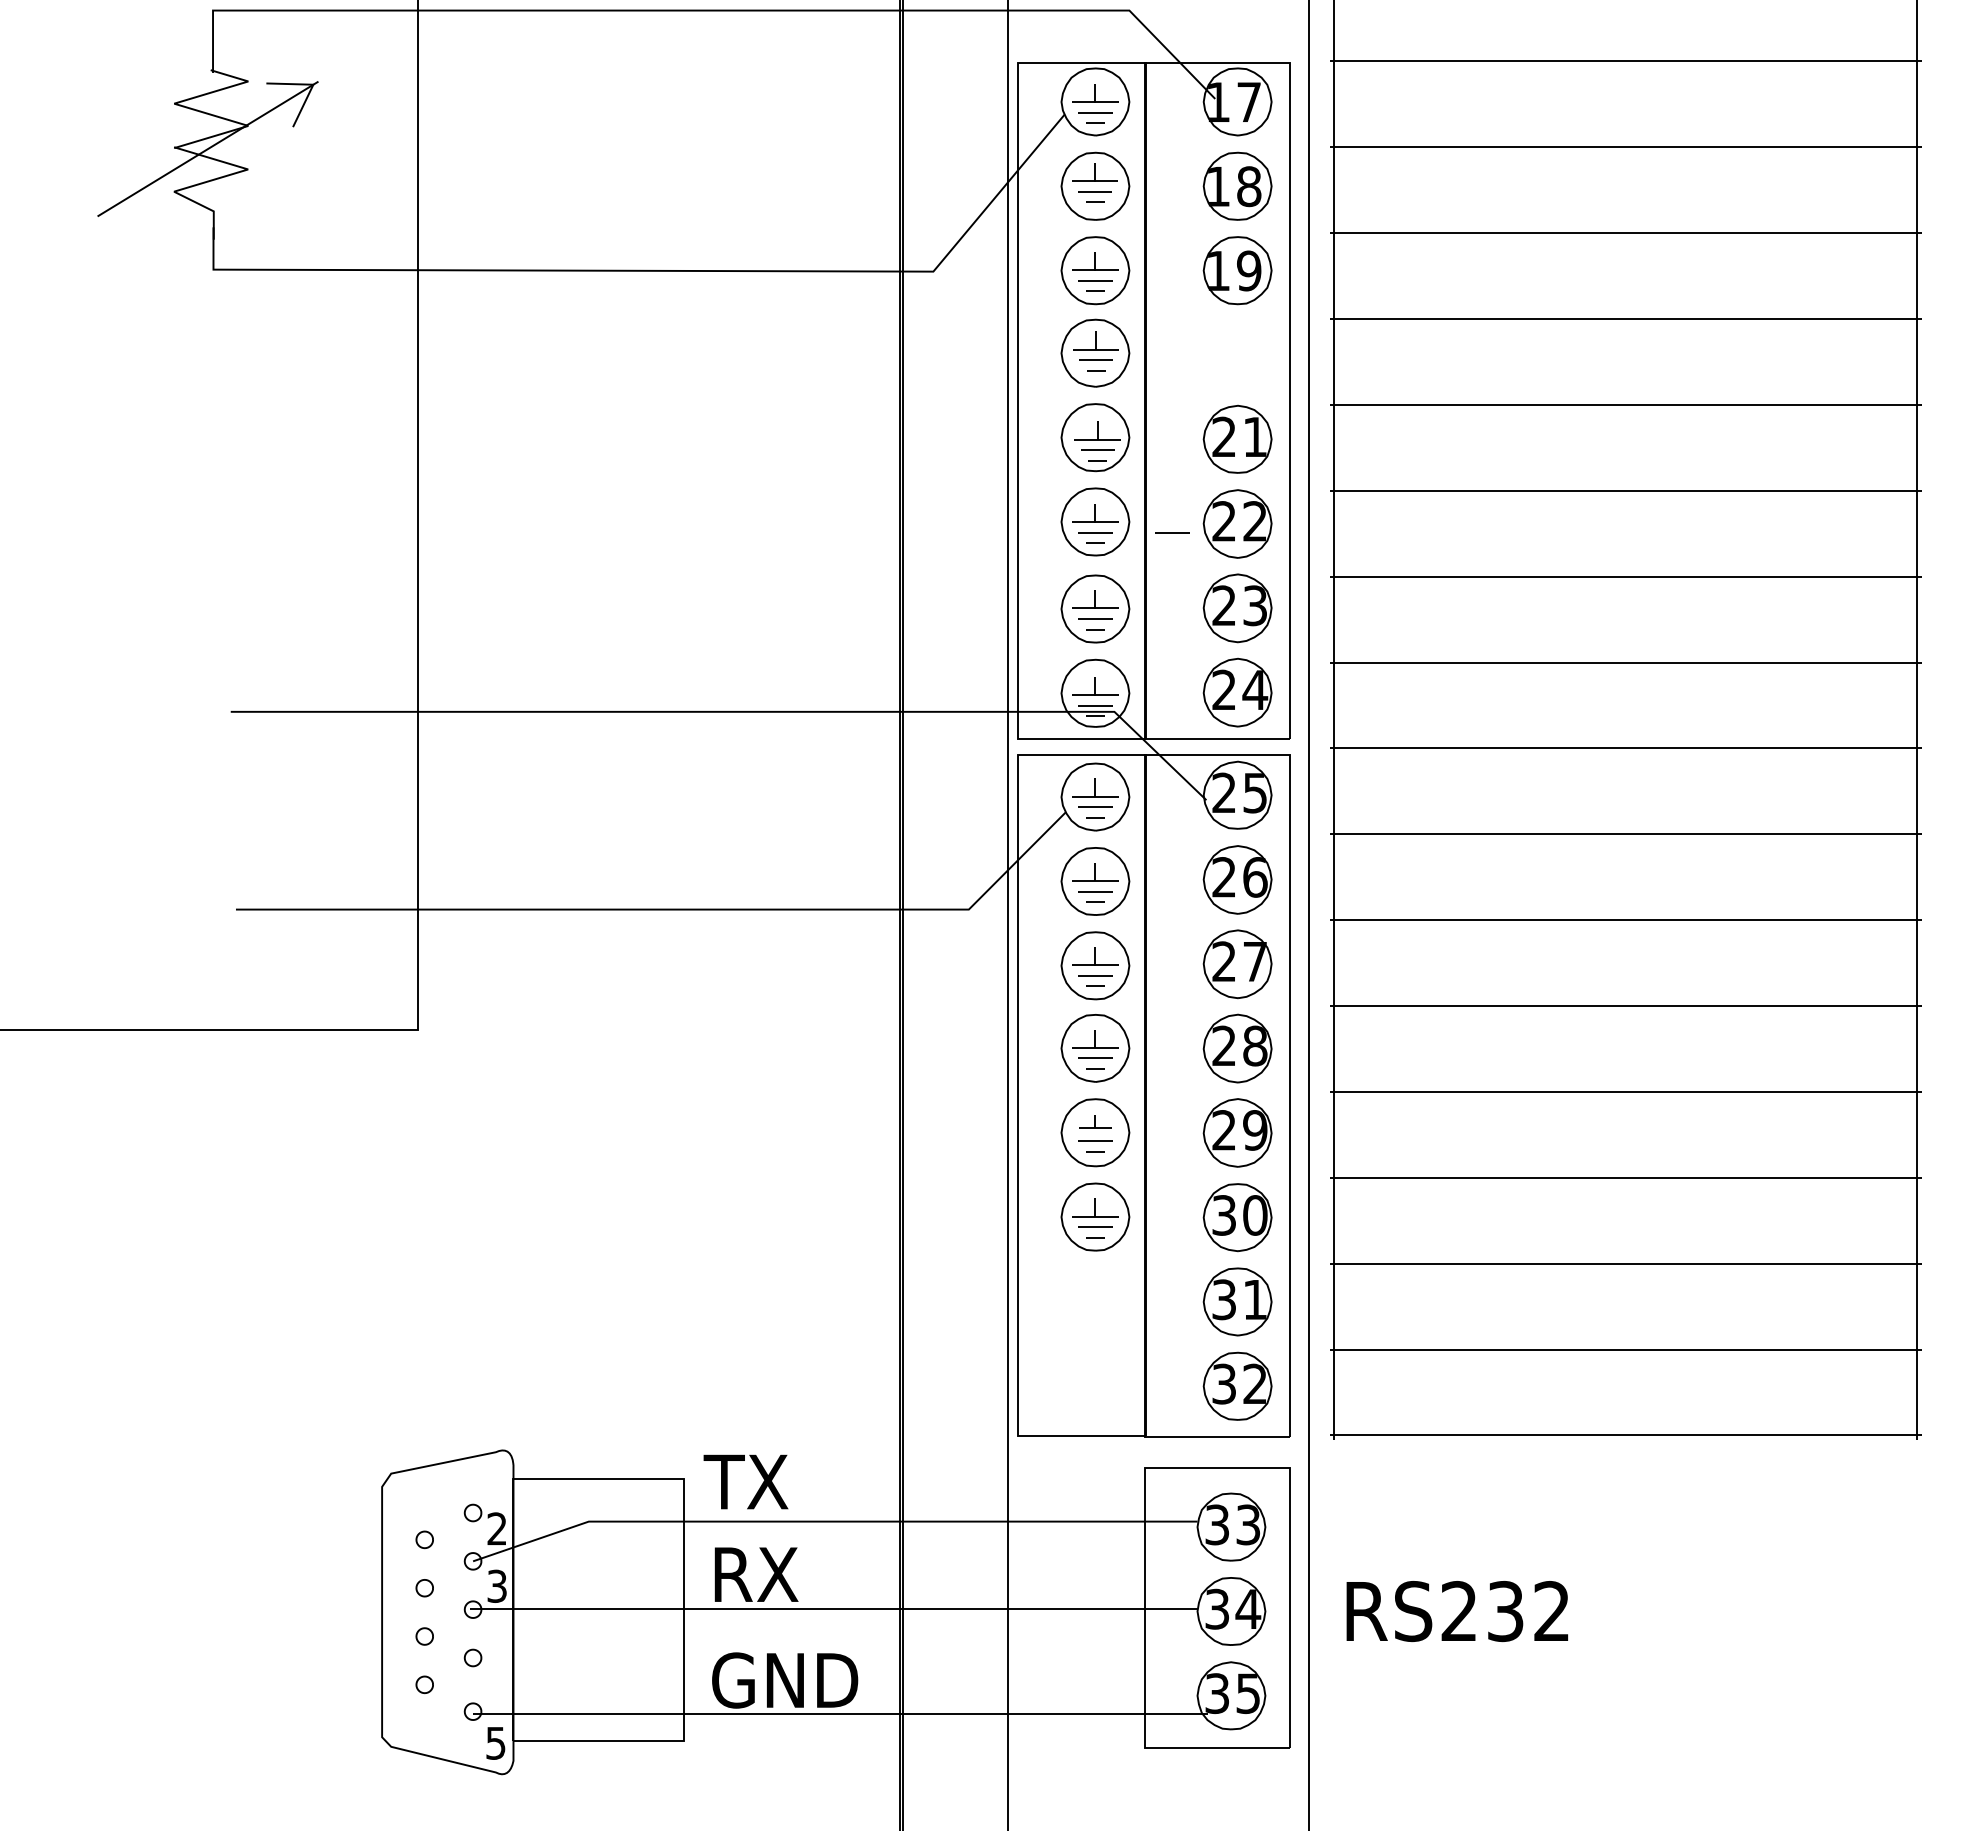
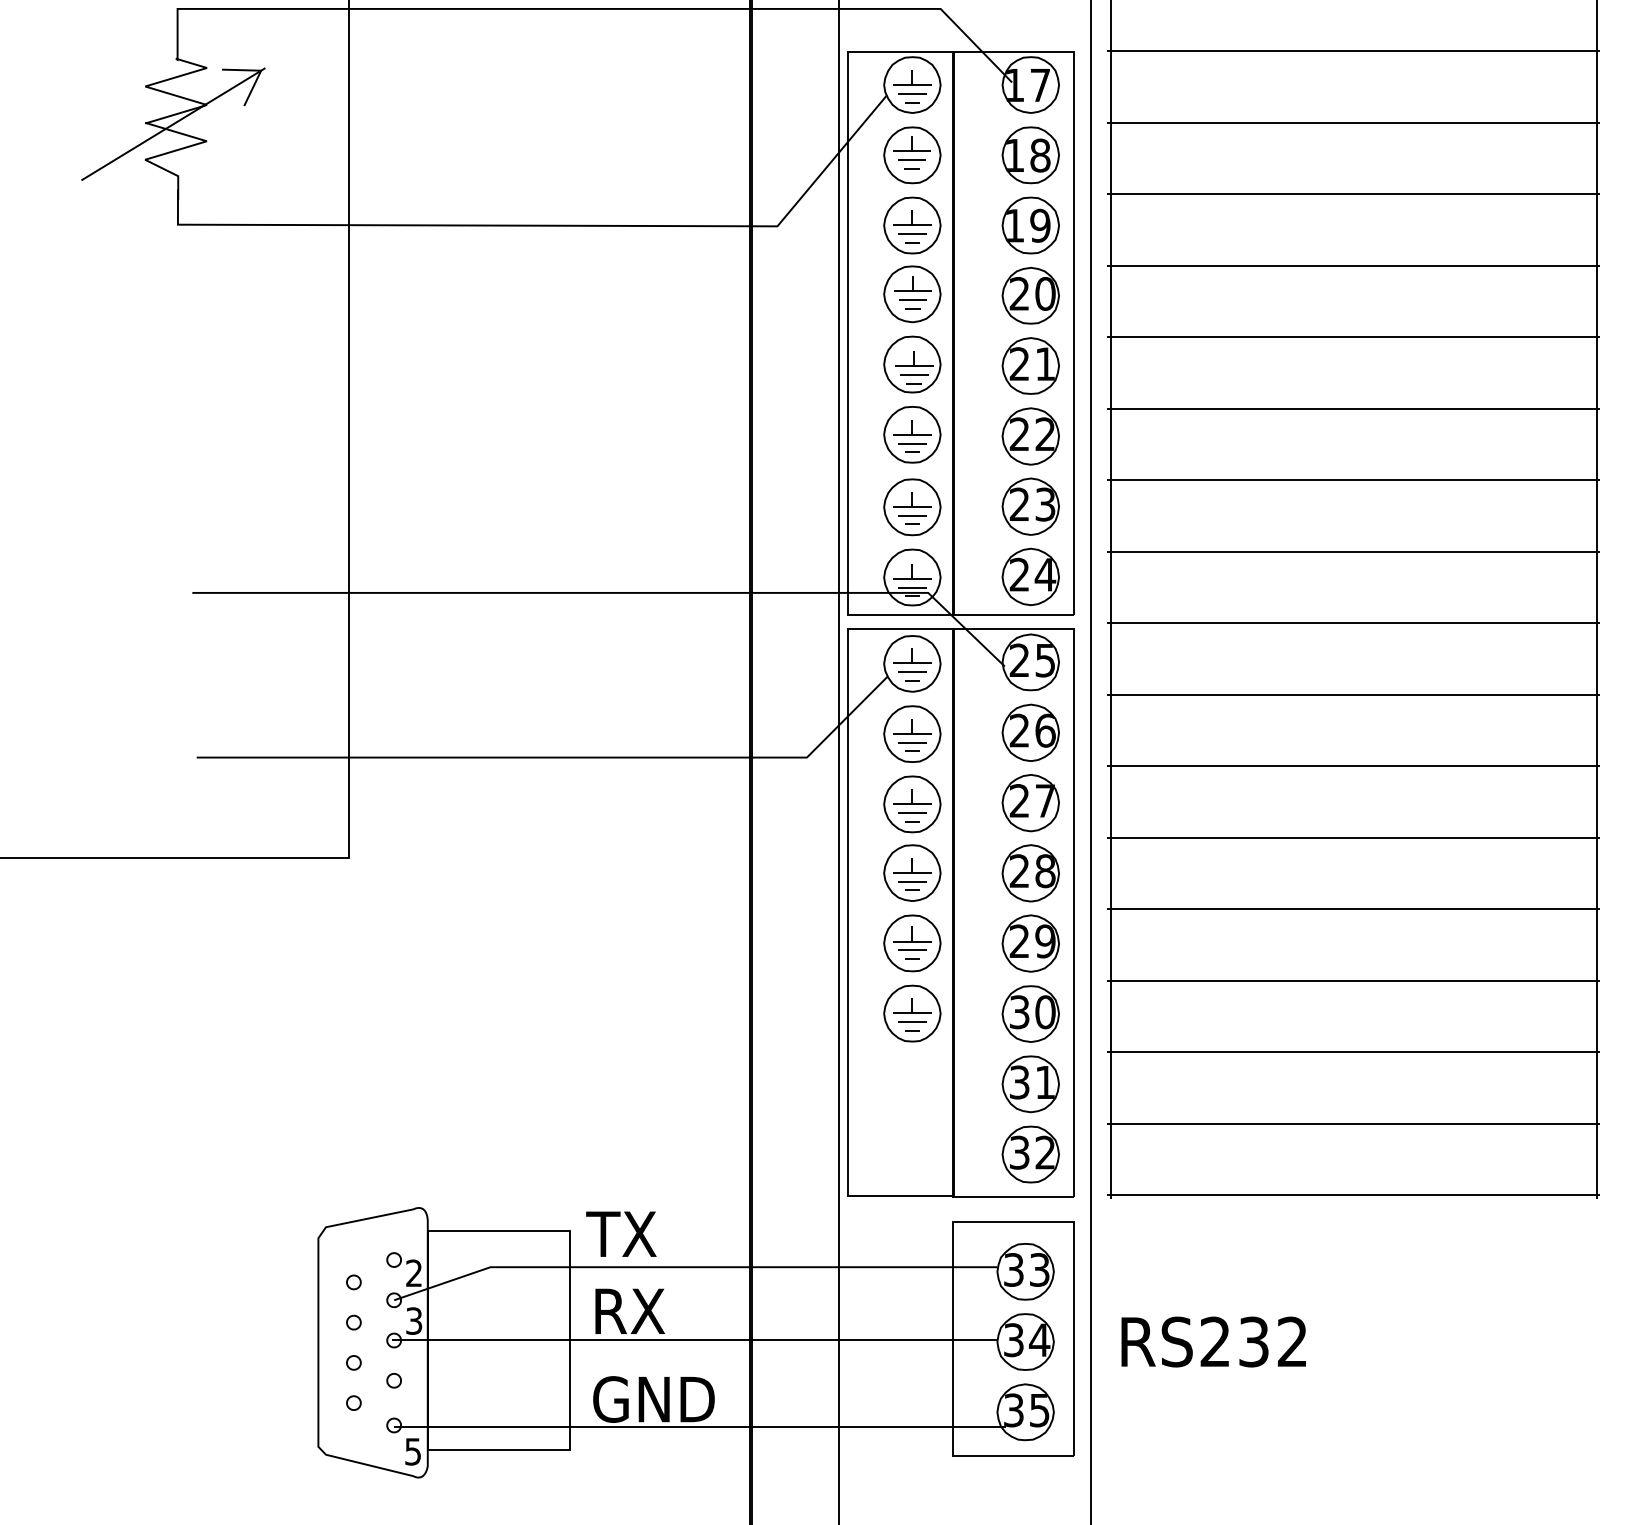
part: (1237, 354) -> (1030, 295), added
line: (1172, 532) -> (976, 443), removed
part: (1095, 1121) -> (912, 934), size x1.43

